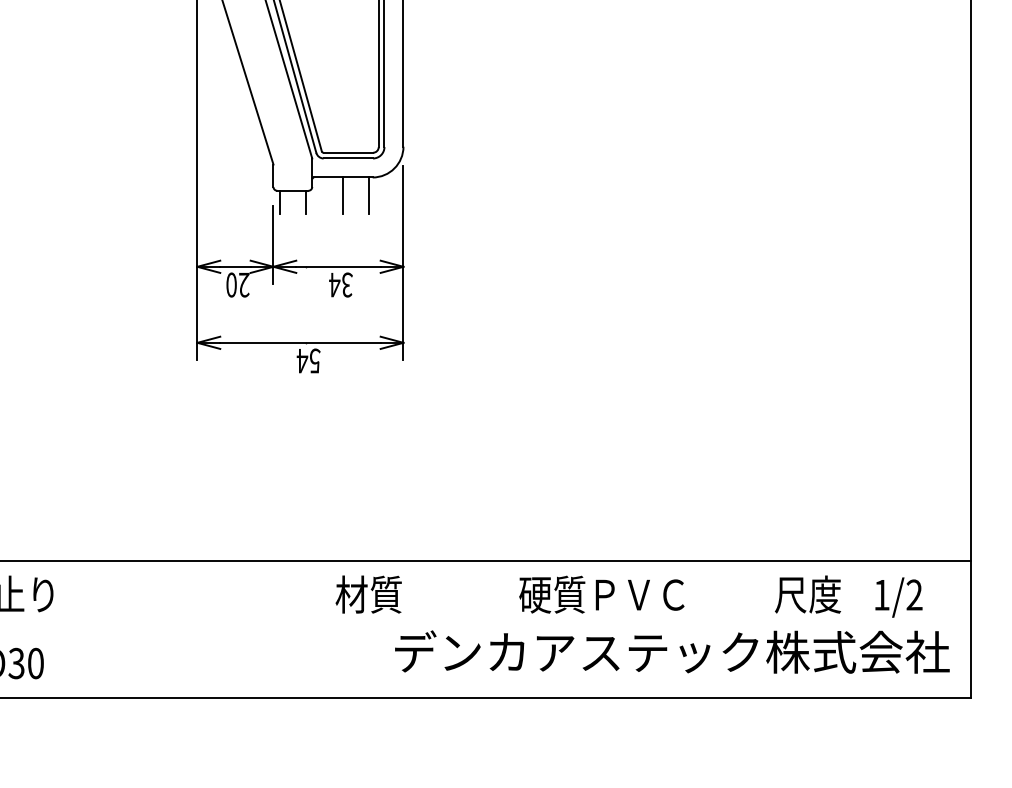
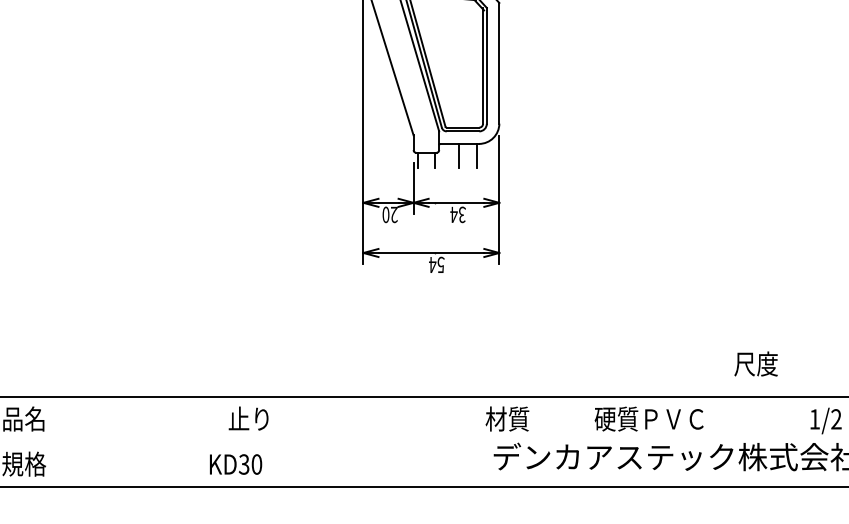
text: (368, 593) -> (507, 418), moved
text: (600, 593) -> (648, 418), moved
text: (807, 593) -> (755, 363), moved

